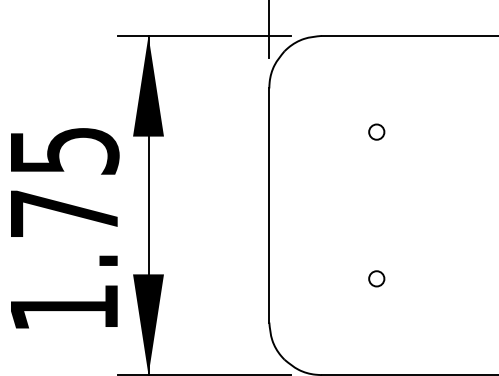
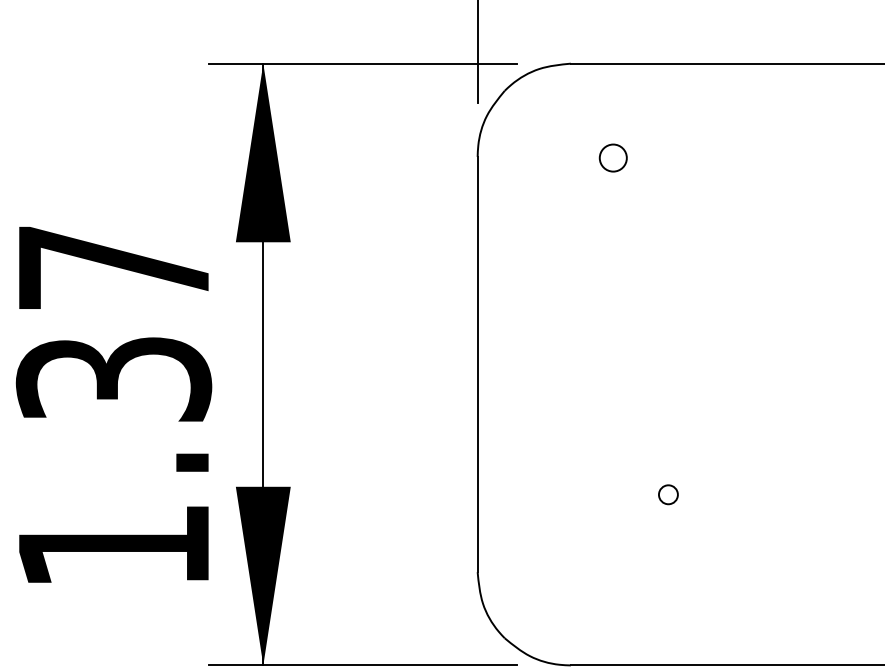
circle: (376, 131) -> (612, 156), moved
text: (64, 182) -> (114, 323), 1.75 -> 1.37
circle: (376, 278) -> (667, 494), size x0.7

